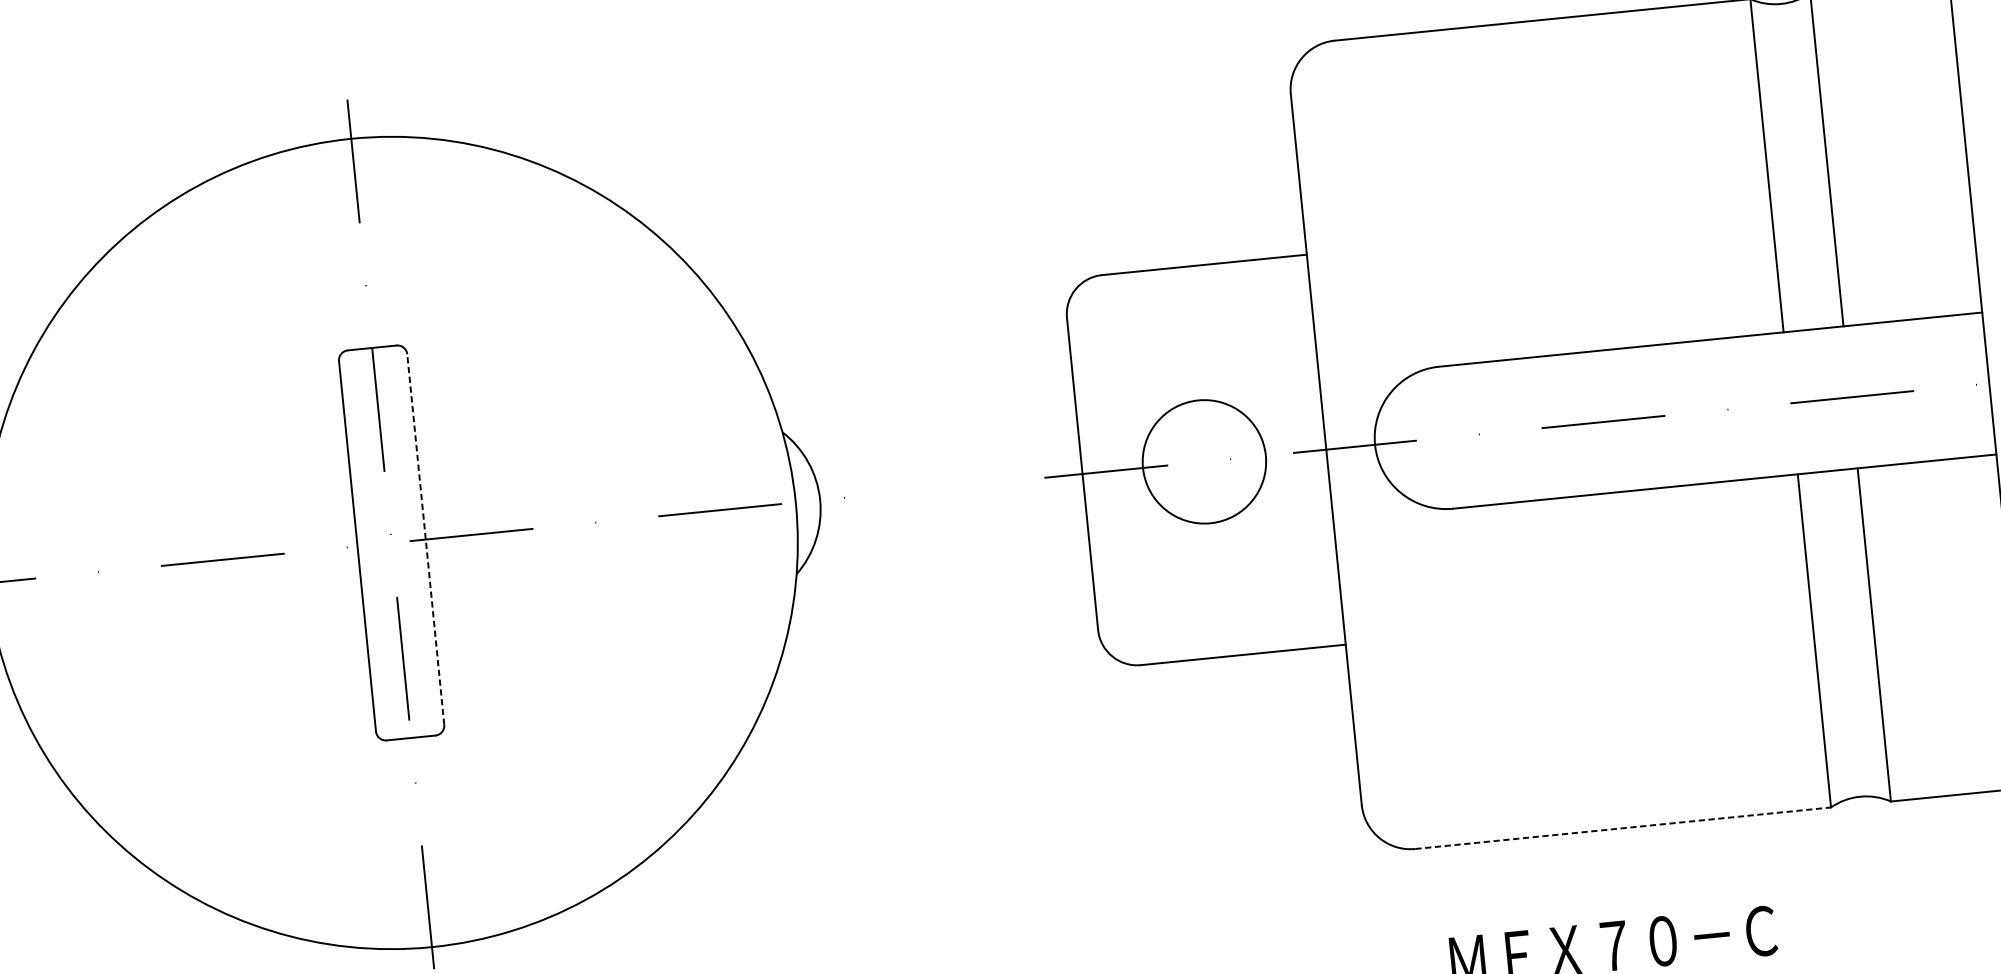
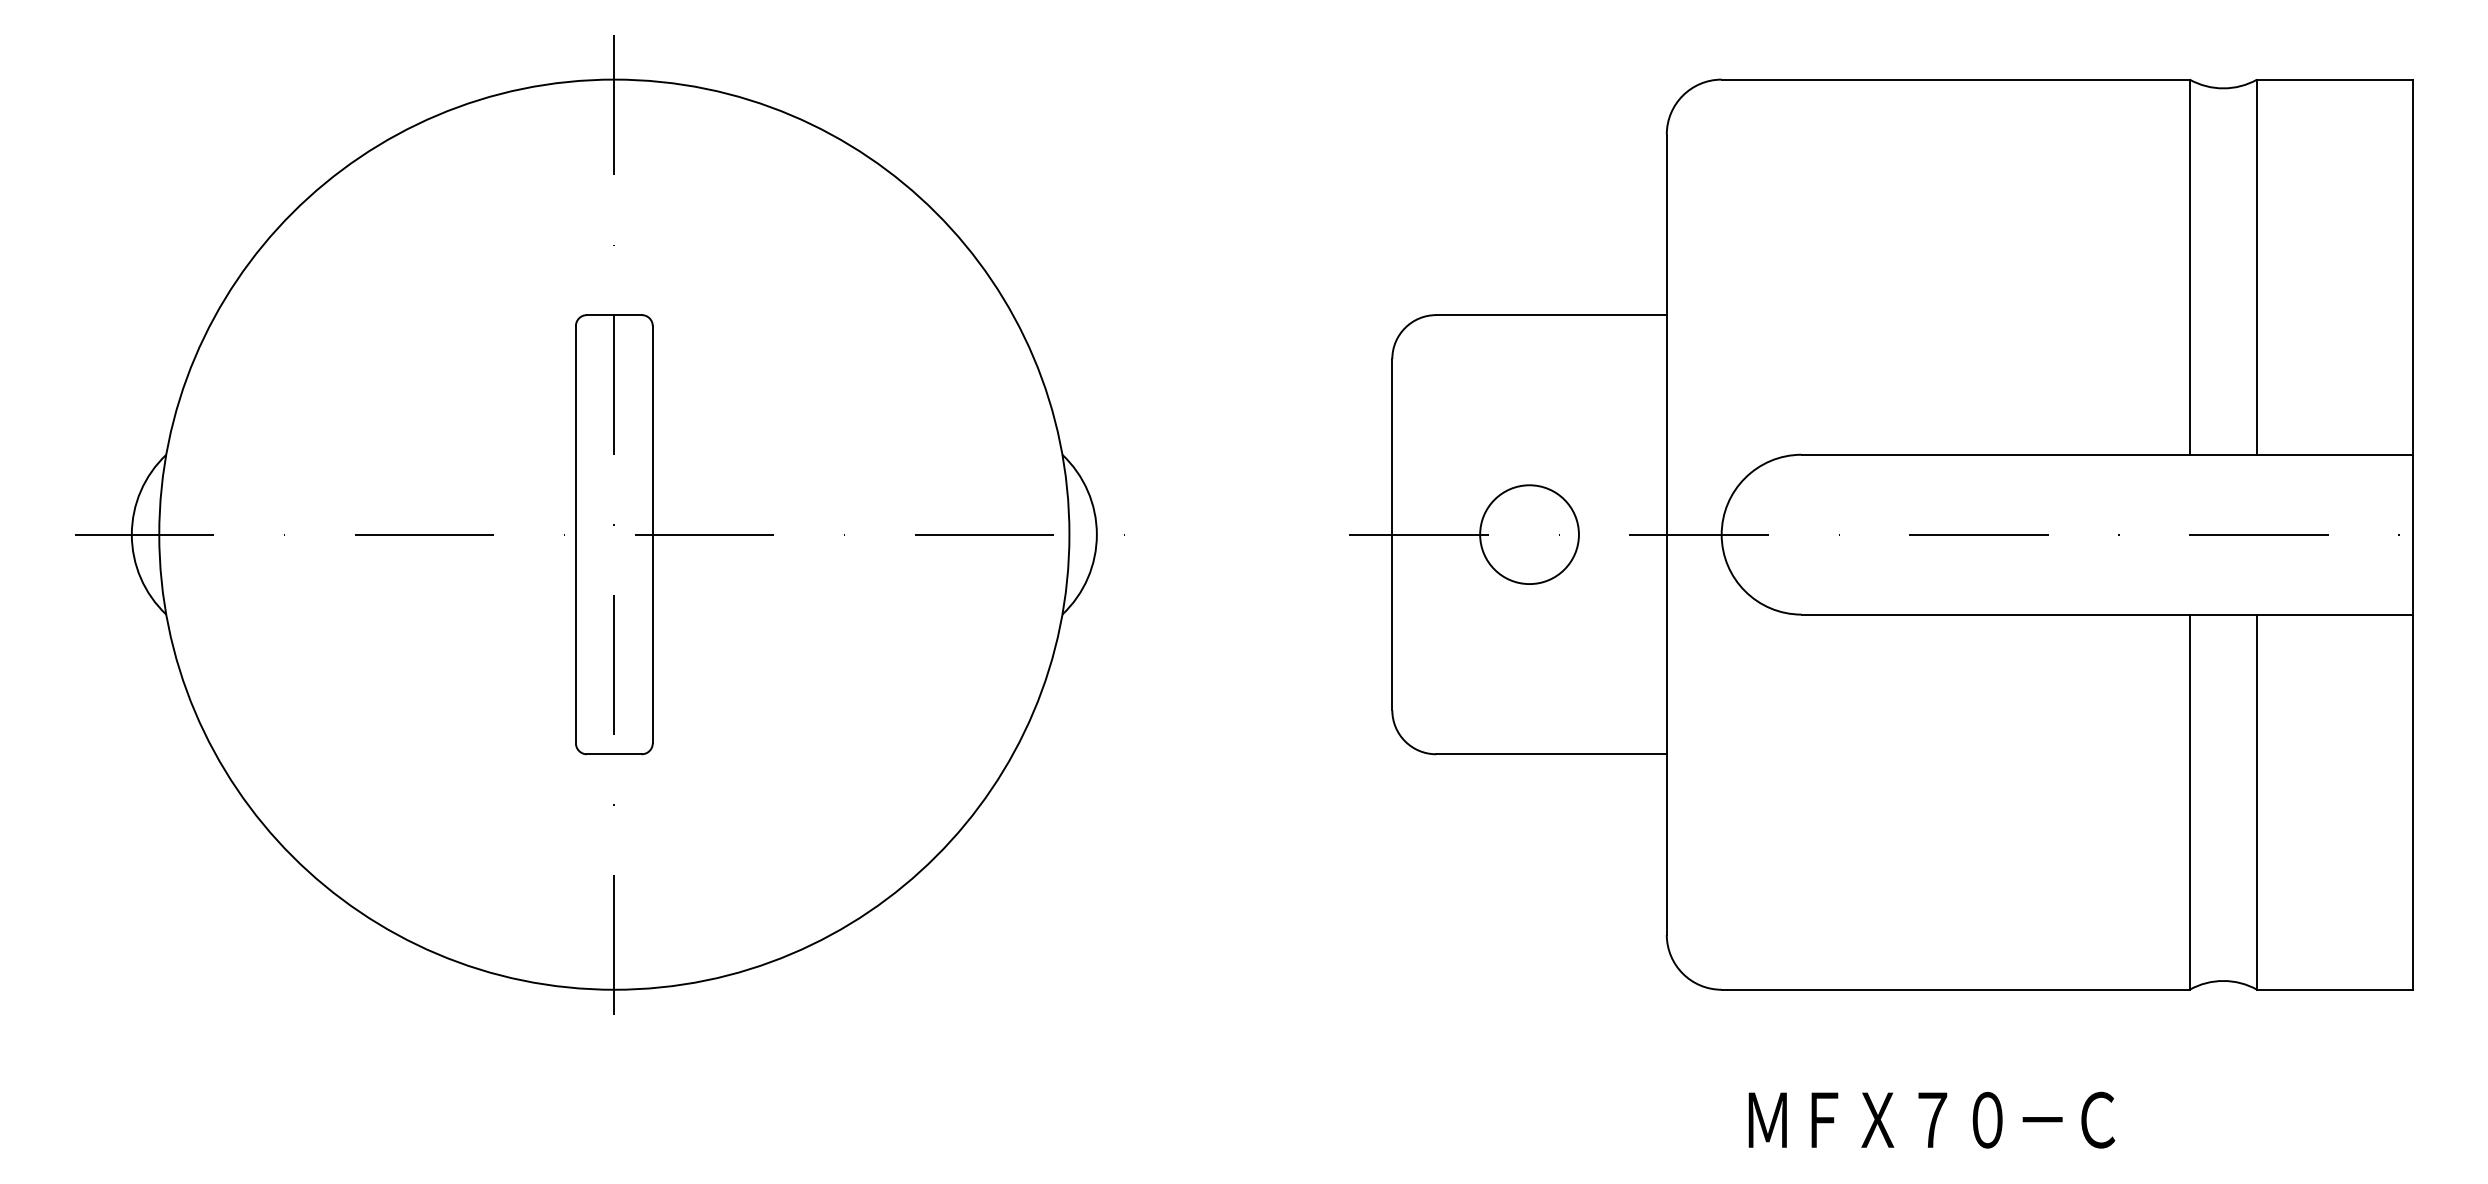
circle: (1204, 461) -> (1529, 534), size x0.71
line: (425, 539) -> (652, 534), dashed -> solid
line: (1623, 827) -> (1956, 989), dashed -> solid

